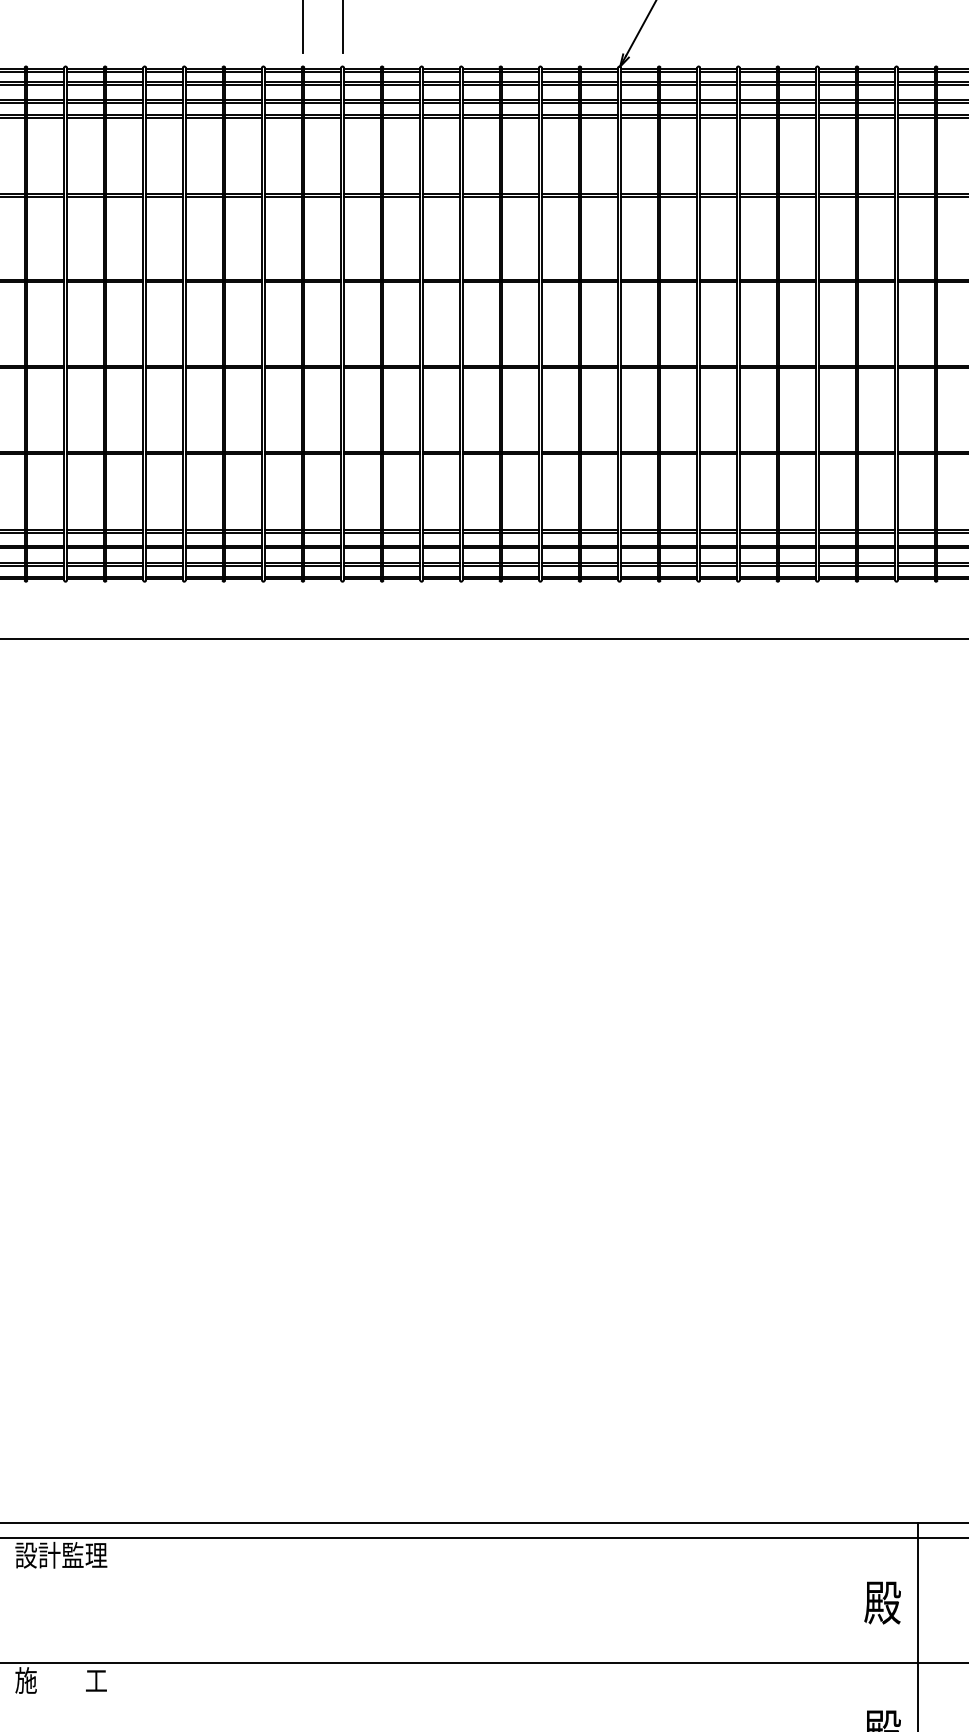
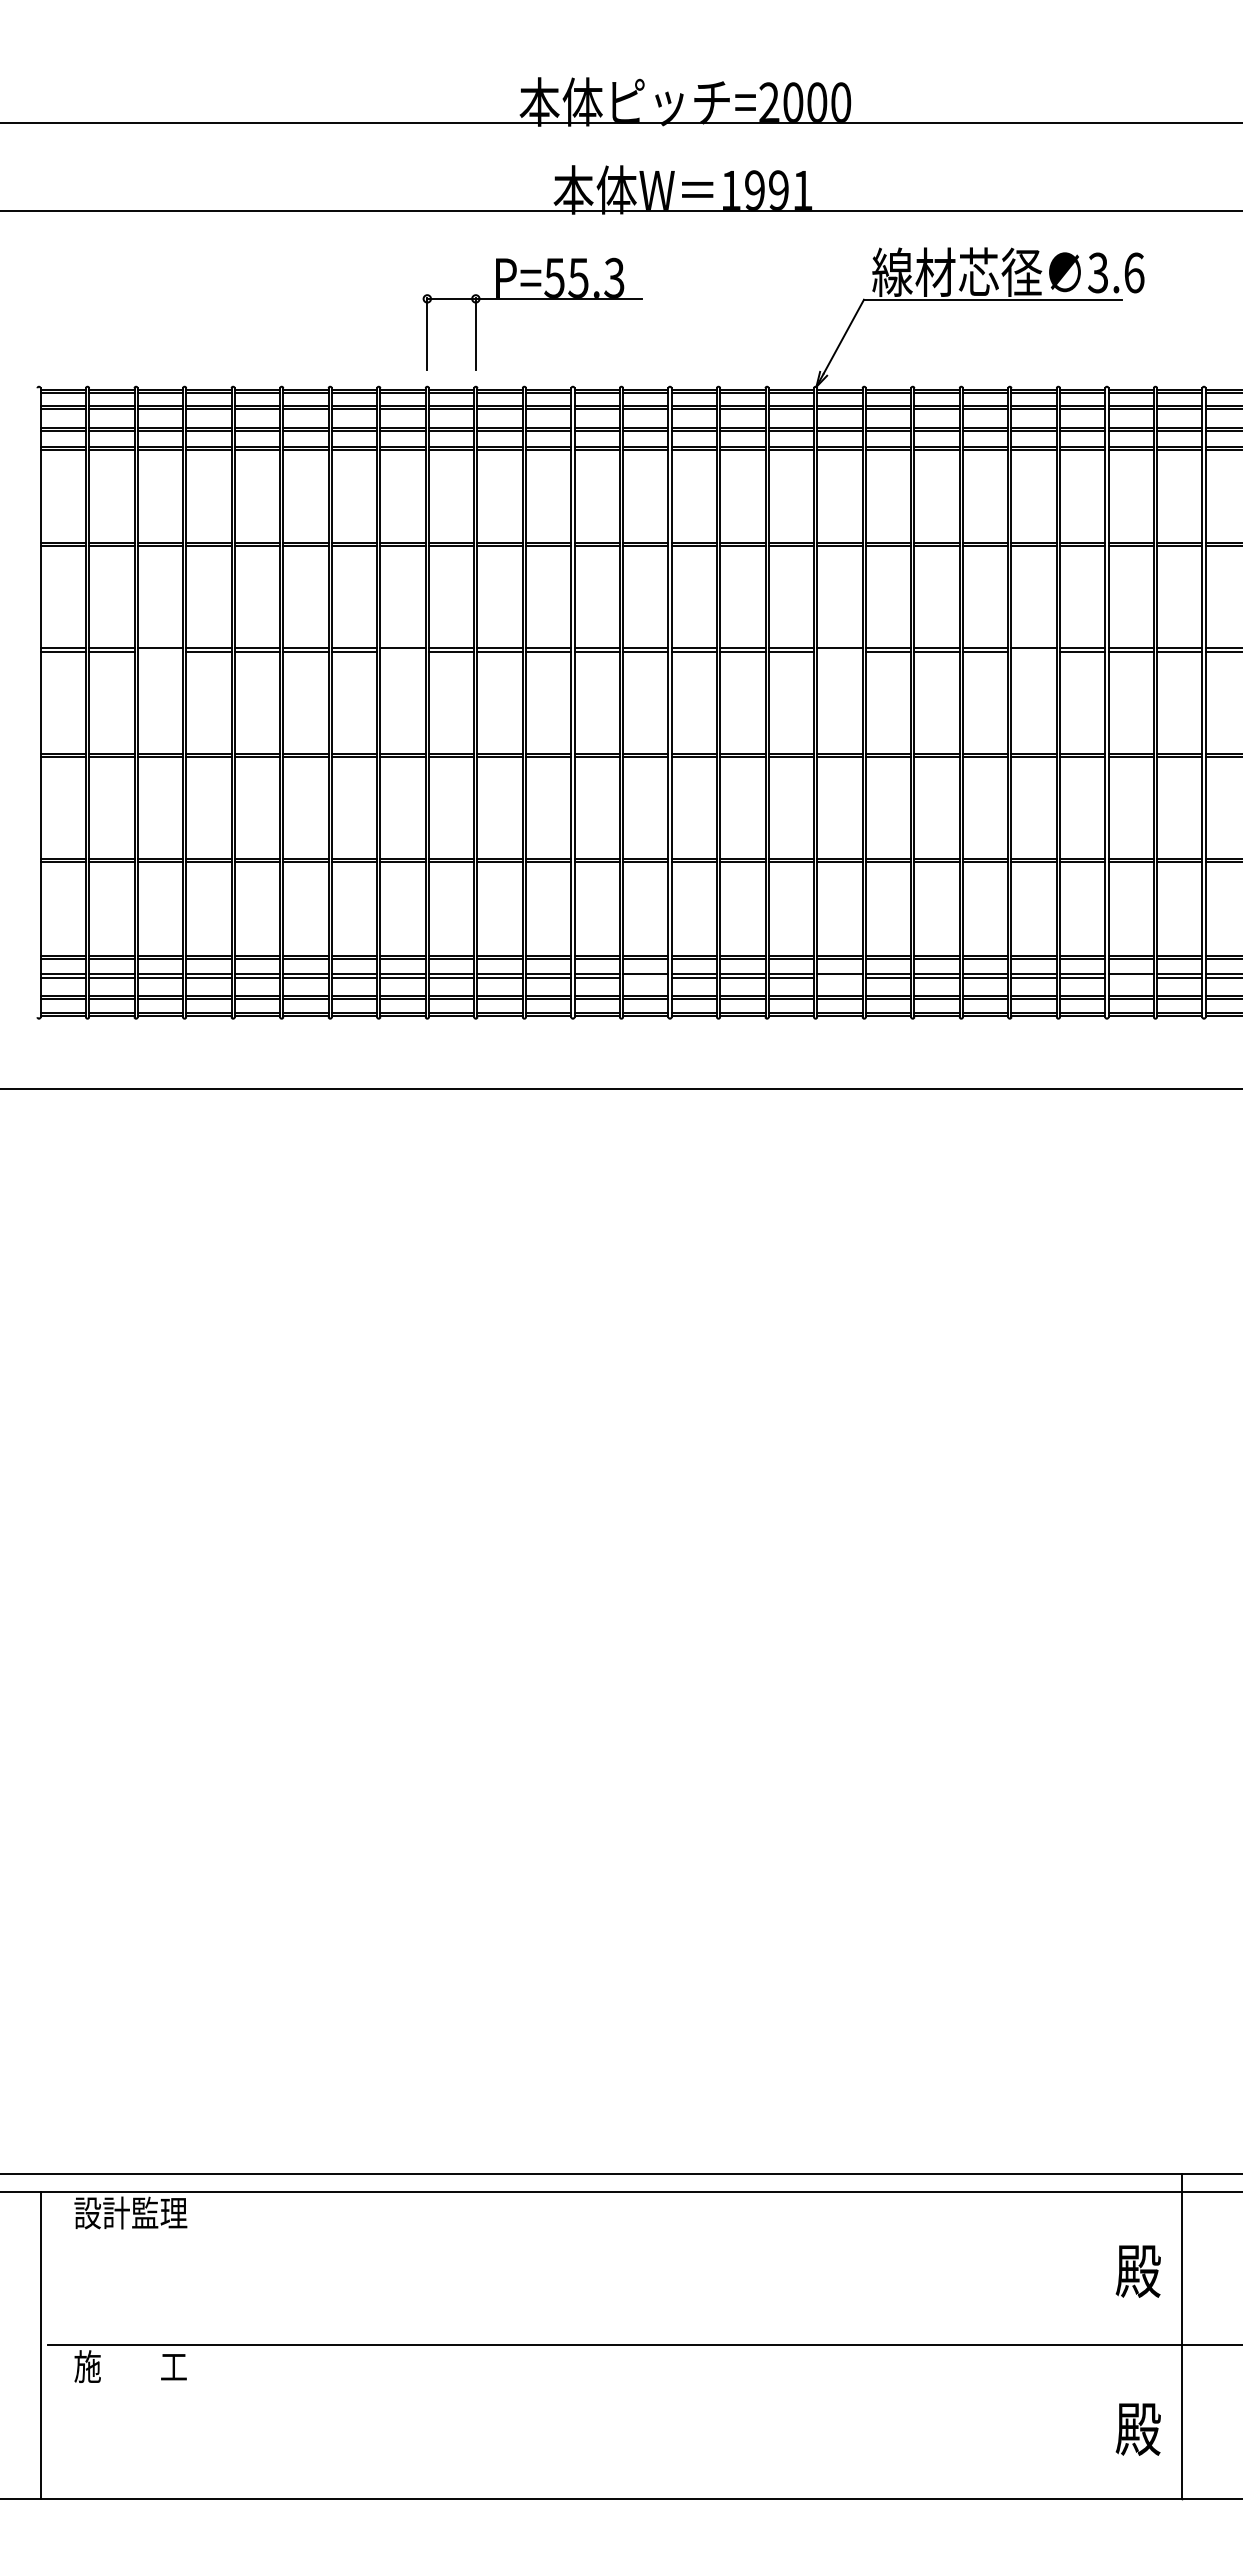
line: (85, 282) -> (160, 651), removed
line: (282, 282) -> (402, 651), removed
line: (638, 282) -> (839, 651), removed
line: (797, 282) -> (1033, 651), removed
line: (480, 548) -> (645, 977), removed
line: (638, 548) -> (839, 977), removed
line: (876, 548) -> (1130, 977), removed

